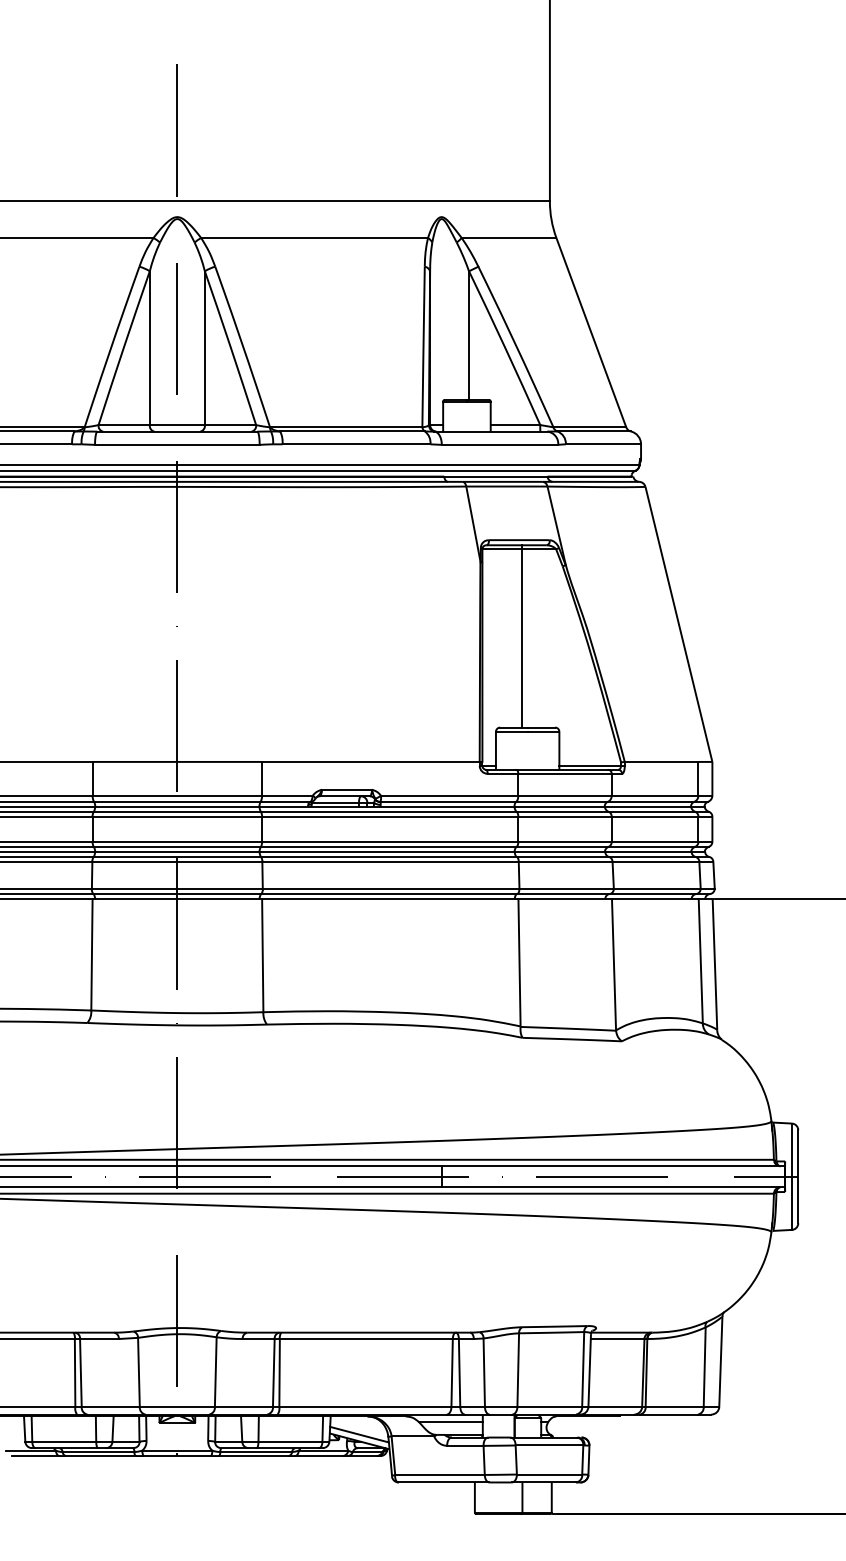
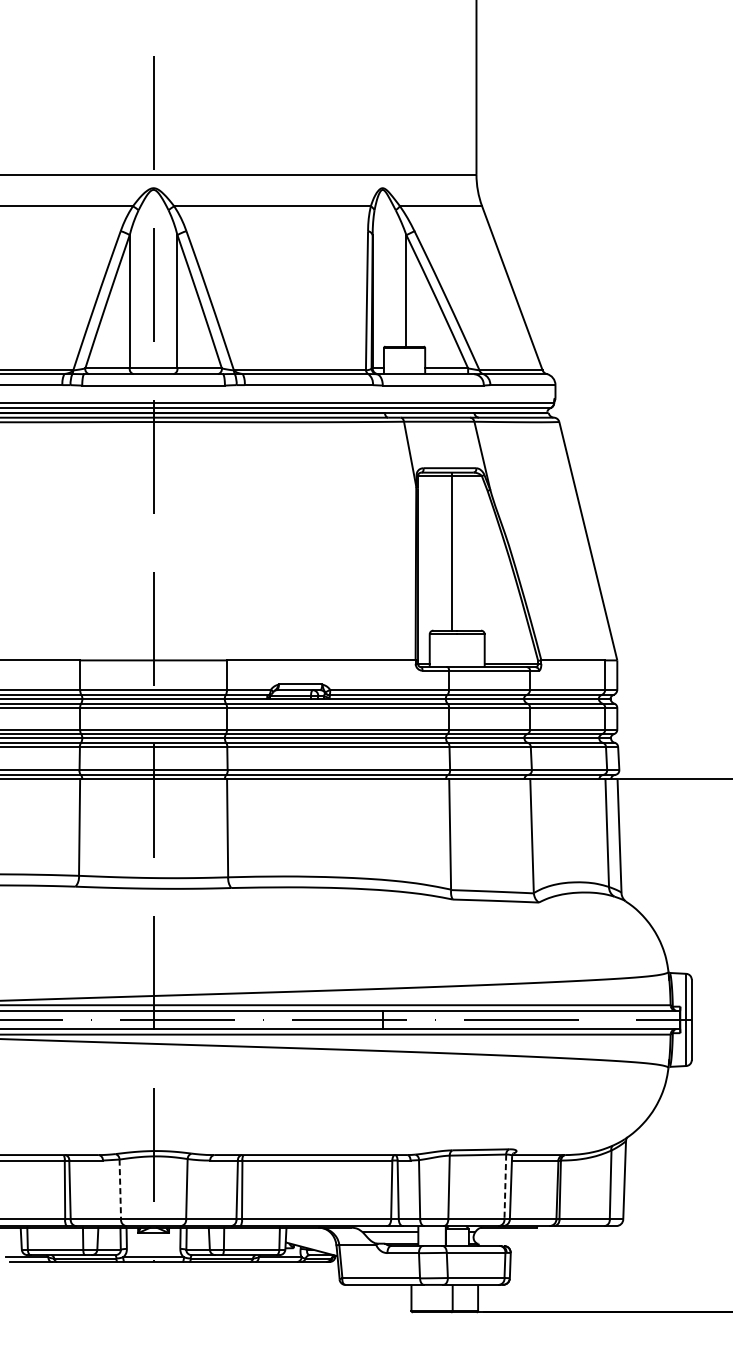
line: (583, 1369) -> (505, 1186), solid -> dashed
line: (138, 1372) -> (119, 1189), solid -> dashed
line: (359, 1434) -> (311, 1243), removed

